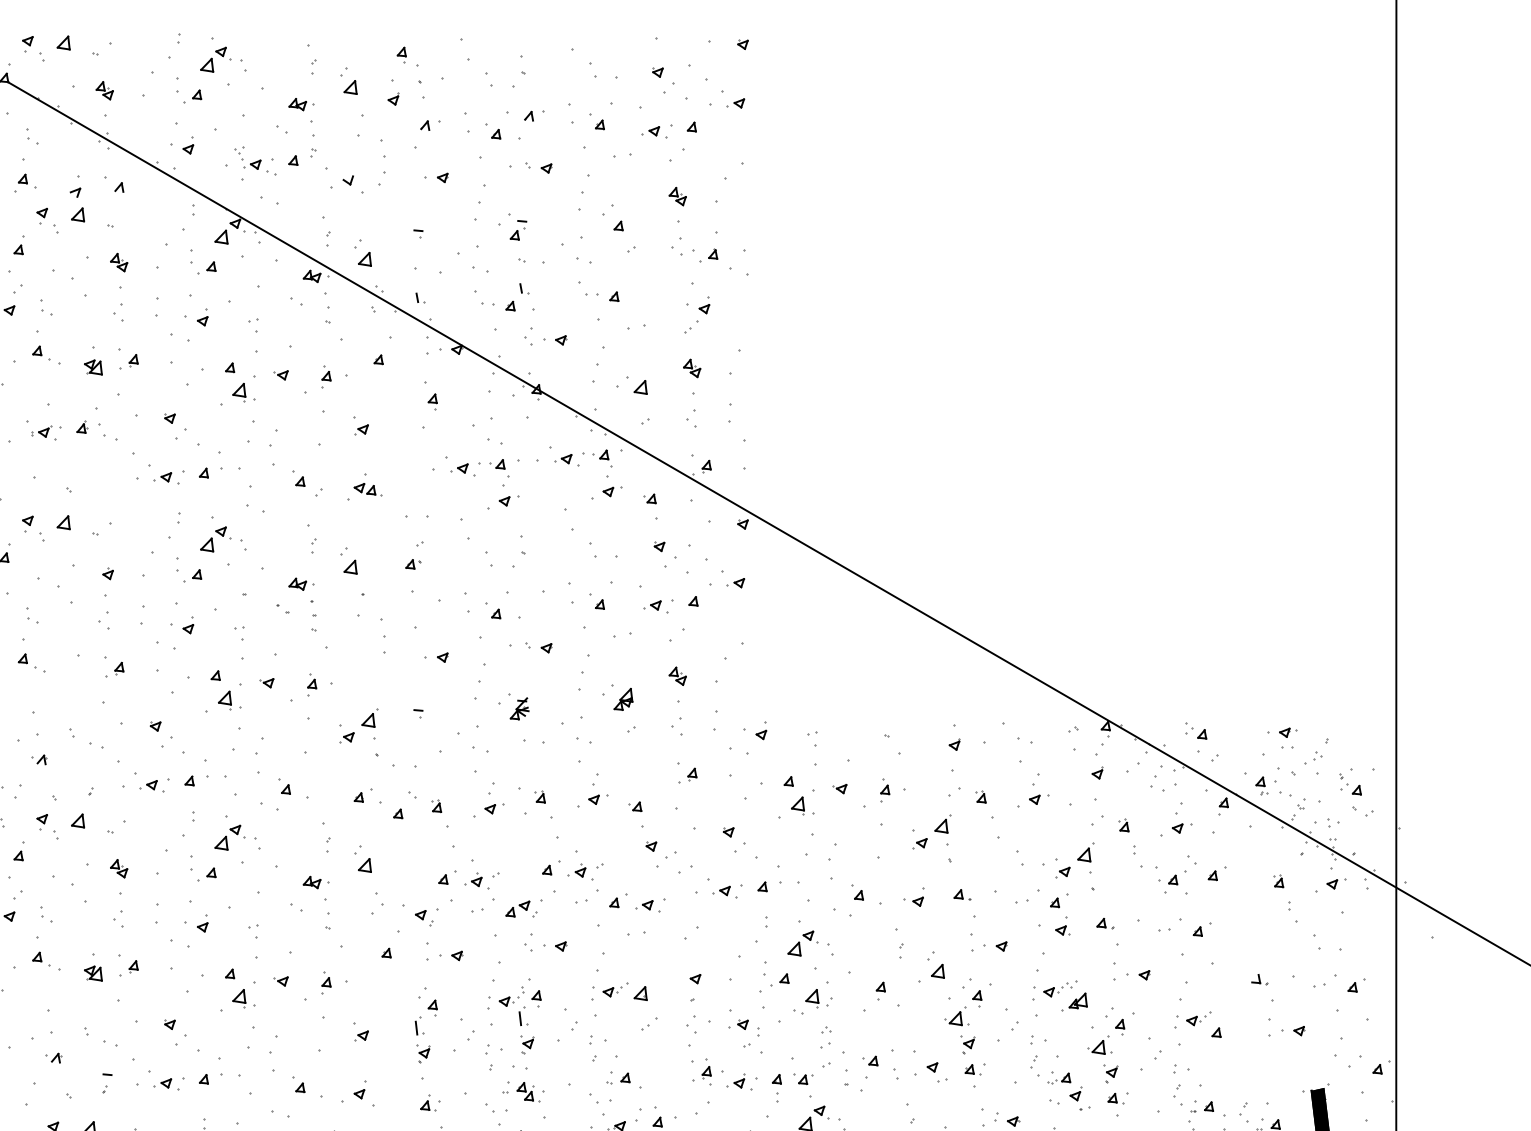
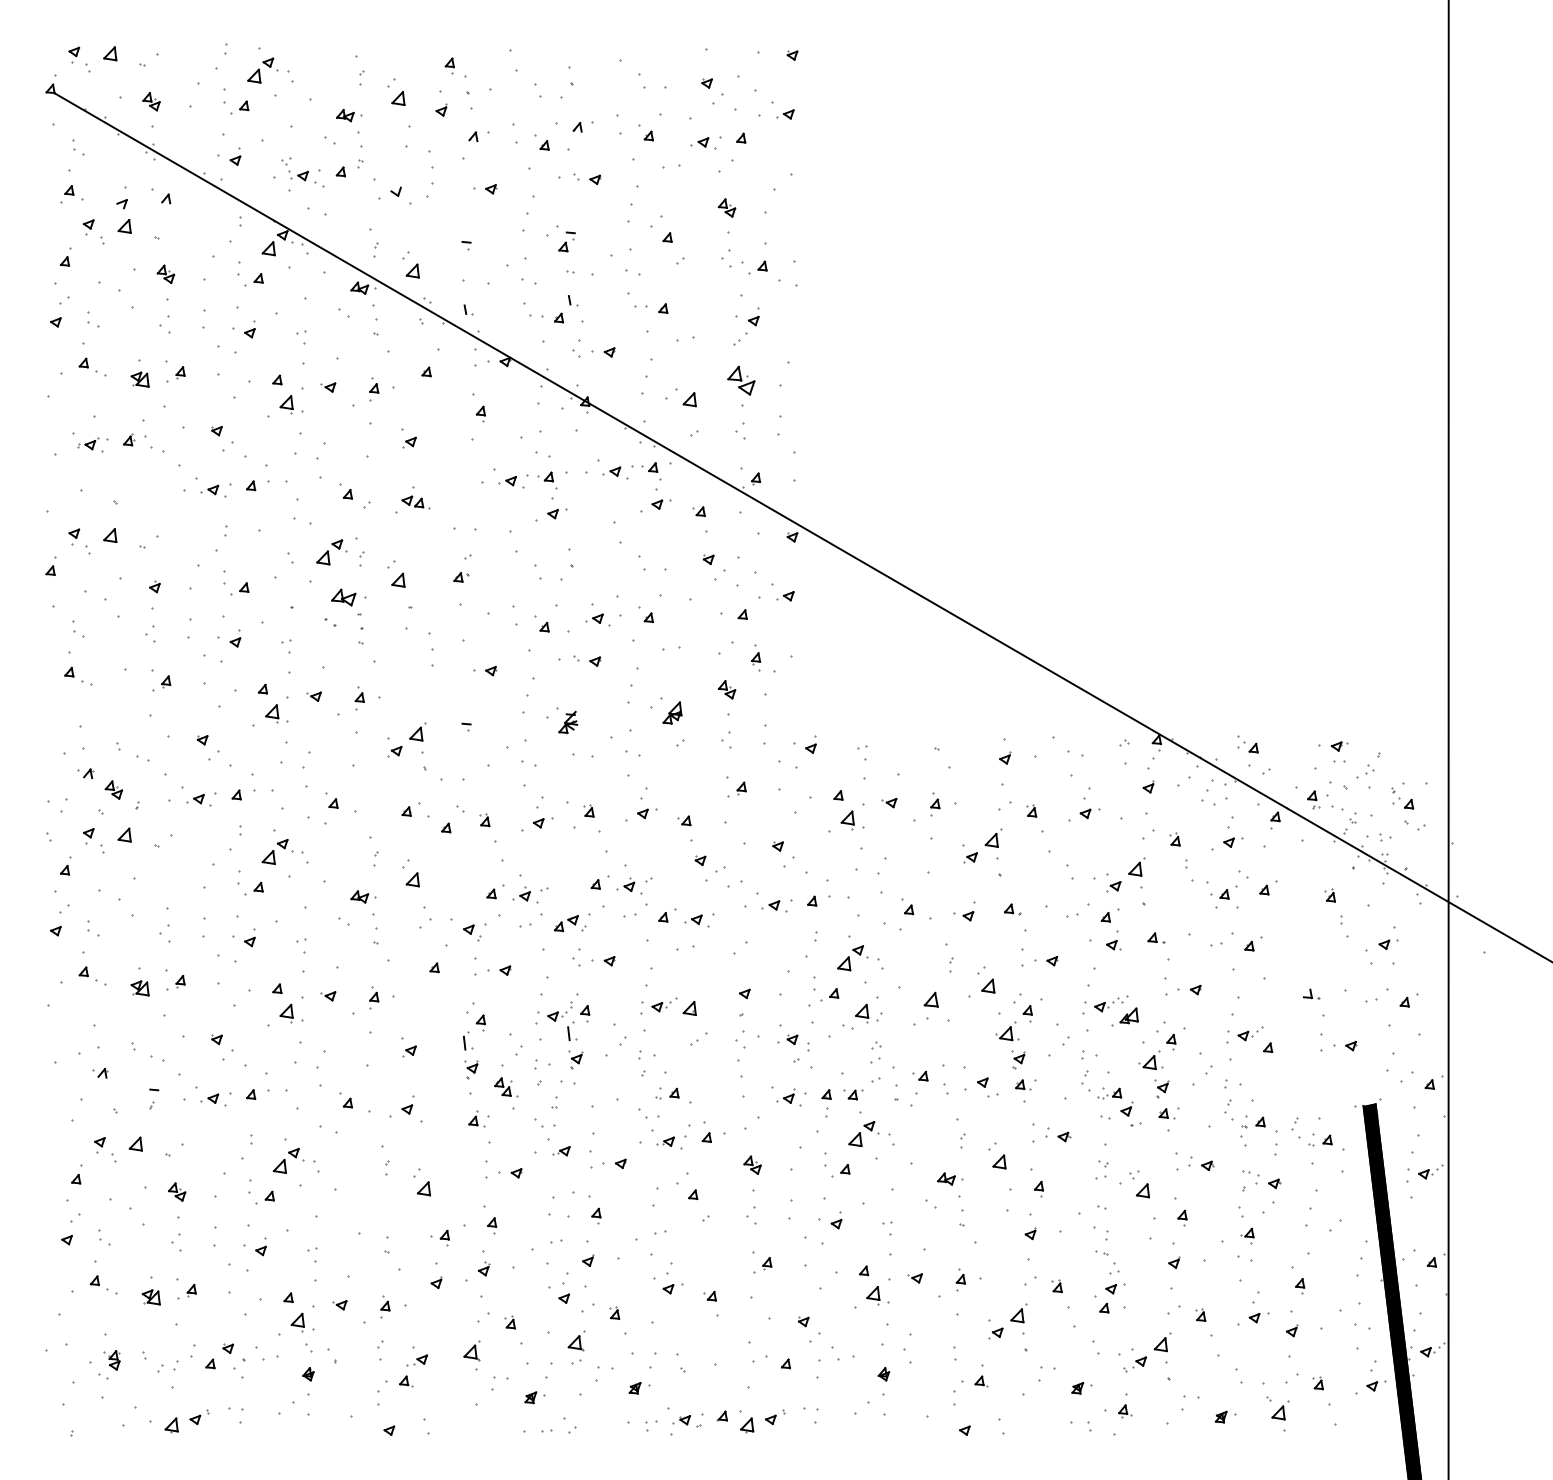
part: (692, 368) -> (741, 380), size x1.6
part: (215, 539) -> (331, 552), moved
part: (301, 583) -> (349, 596), size x1.4
part: (655, 606) -> (597, 619), moved
part: (118, 868) -> (113, 789), moved
part: (1336, 884) -> (1388, 944), moved
part: (880, 990) -> (930, 1005), size x1.6
part: (706, 1071) -> (755, 657), moved
part: (528, 1092) -> (506, 1087), moved

